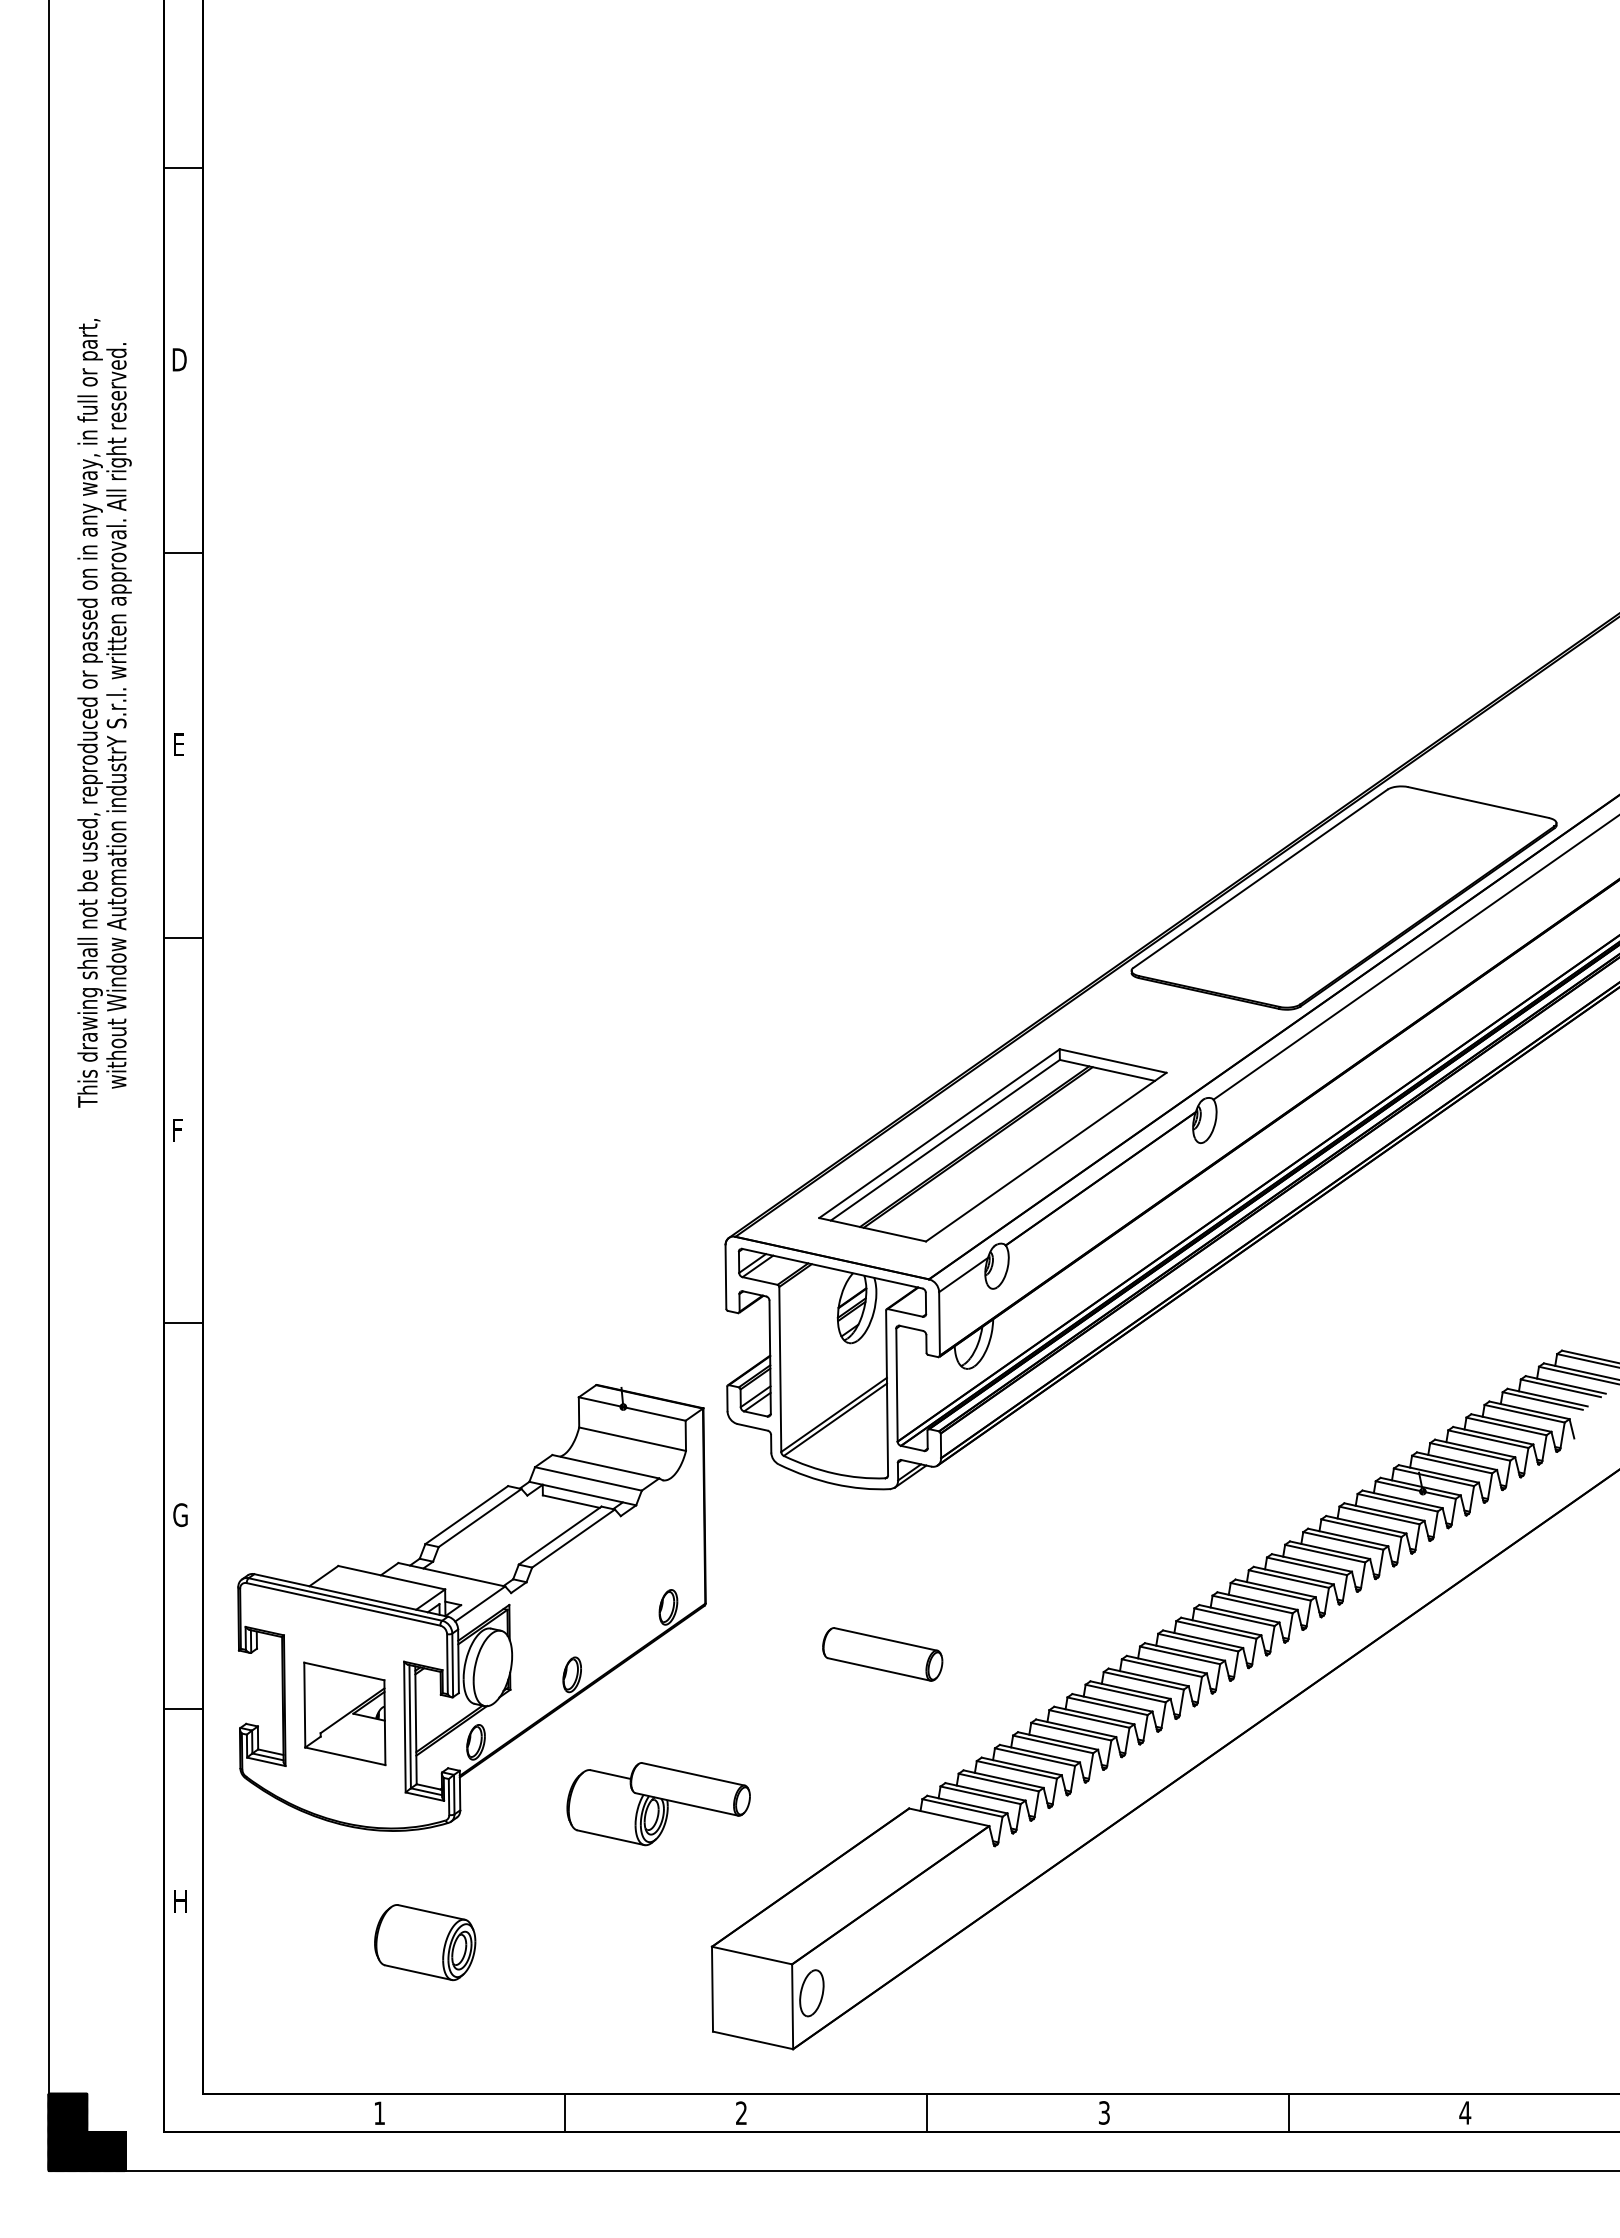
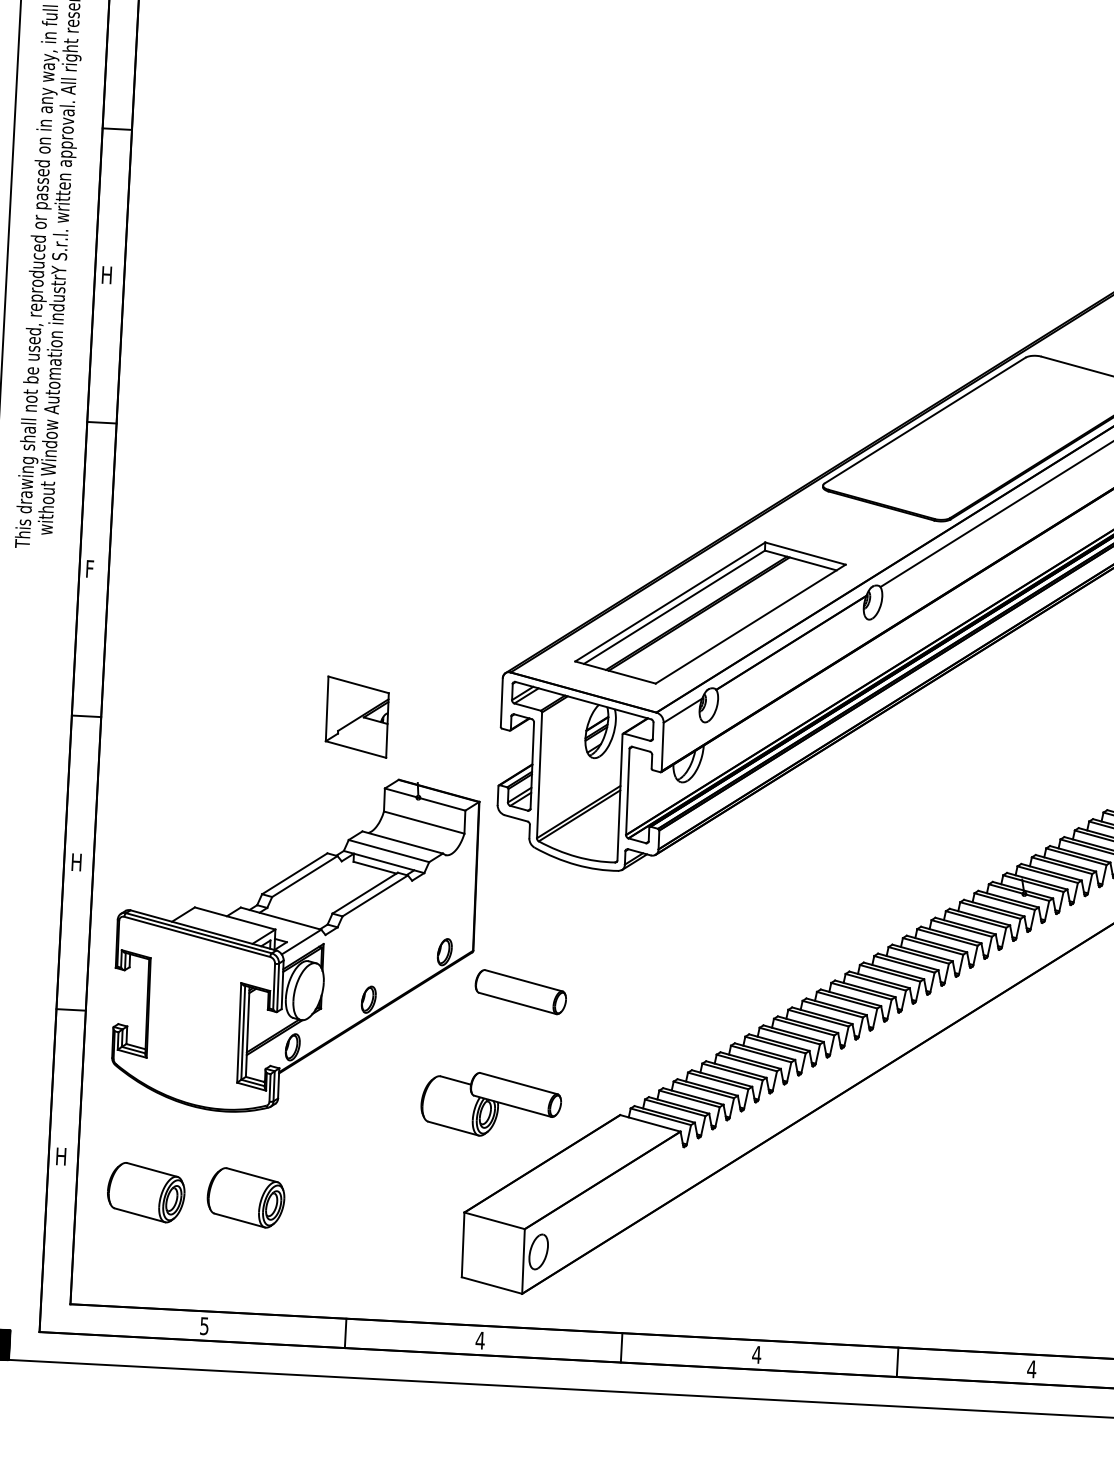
text: (180, 744) -> (107, 275), E -> H
text: (180, 1515) -> (76, 862), G -> H
part: (882, 1654) -> (520, 992), moved
part: (344, 1713) -> (357, 716), moved
part: (658, 1804) -> (491, 1105), moved
part: (294, 1942) -> (146, 1192), added
text: (741, 2112) -> (480, 1340), 2 -> 4
text: (1104, 2112) -> (756, 1354), 3 -> 4
text: (379, 2113) -> (204, 1326), 1 -> 5

